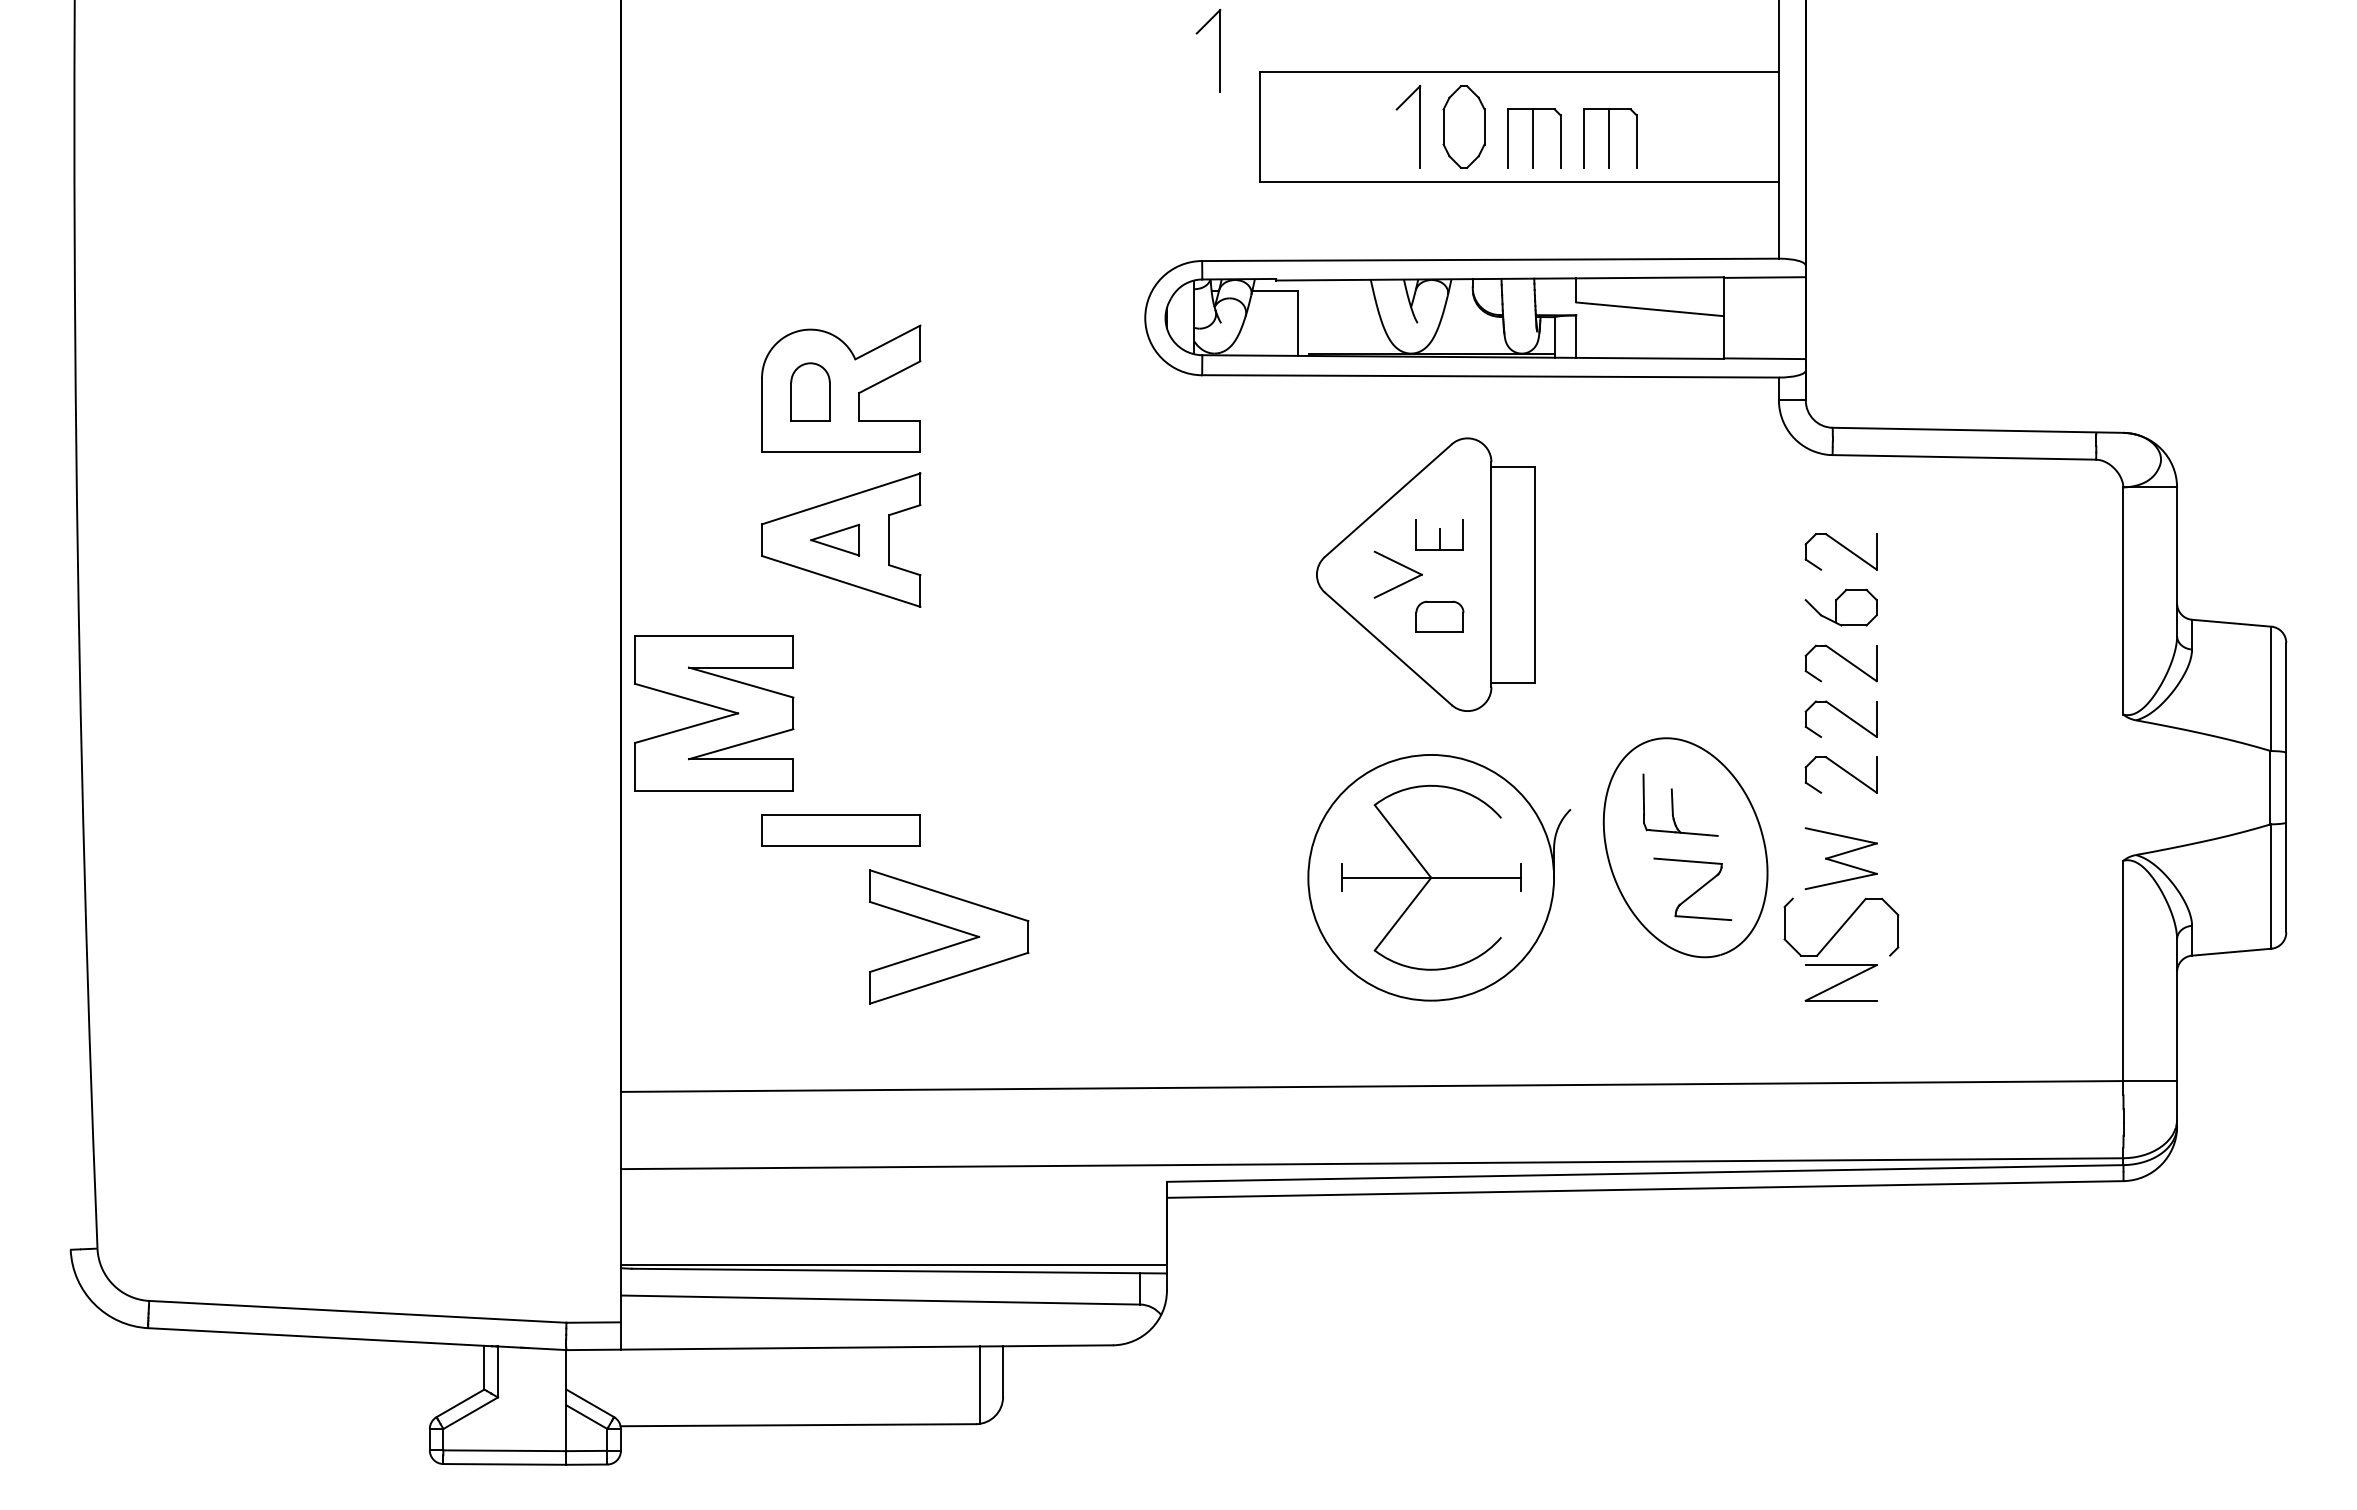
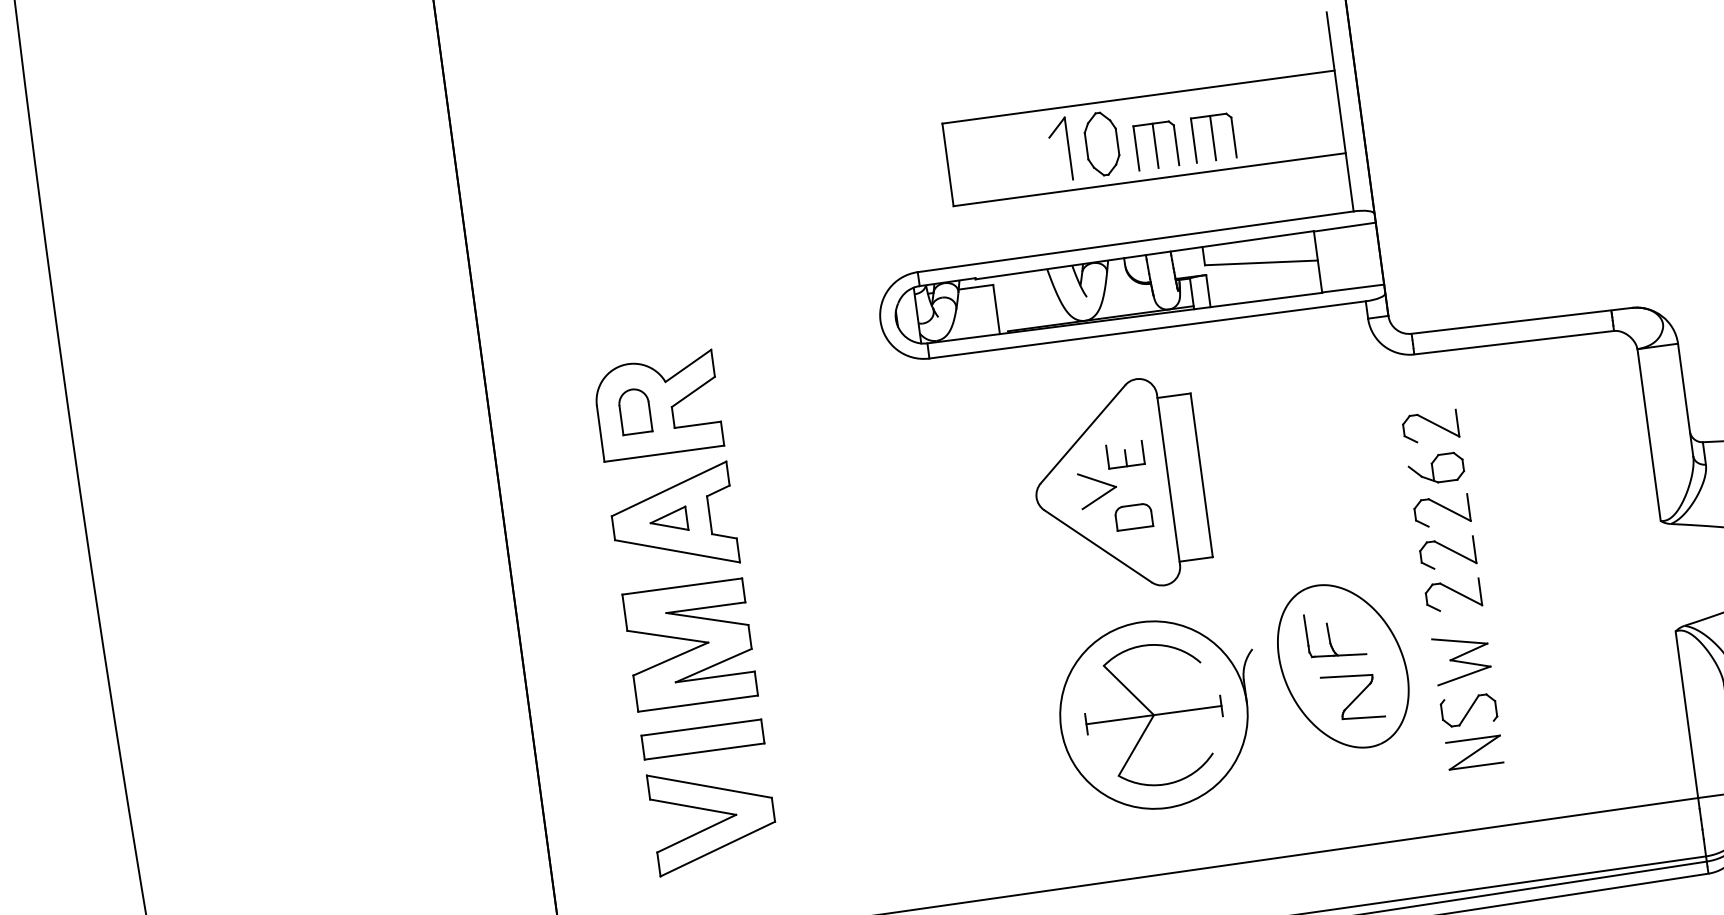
part: (1219, 50) -> (909, 111), removed
part: (714, 713) -> (690, 645), moved
part: (1840, 926) -> (1468, 710), size x0.62
part: (952, 929) -> (715, 811), moved

